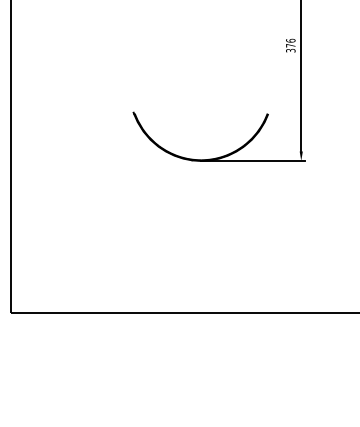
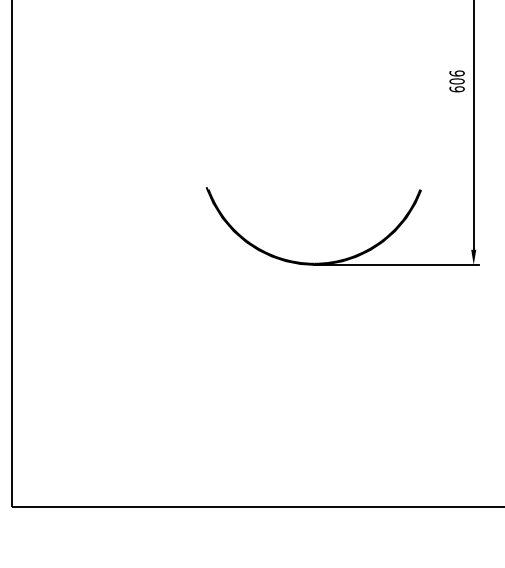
text: (290, 47) -> (456, 84), 376 -> 606

